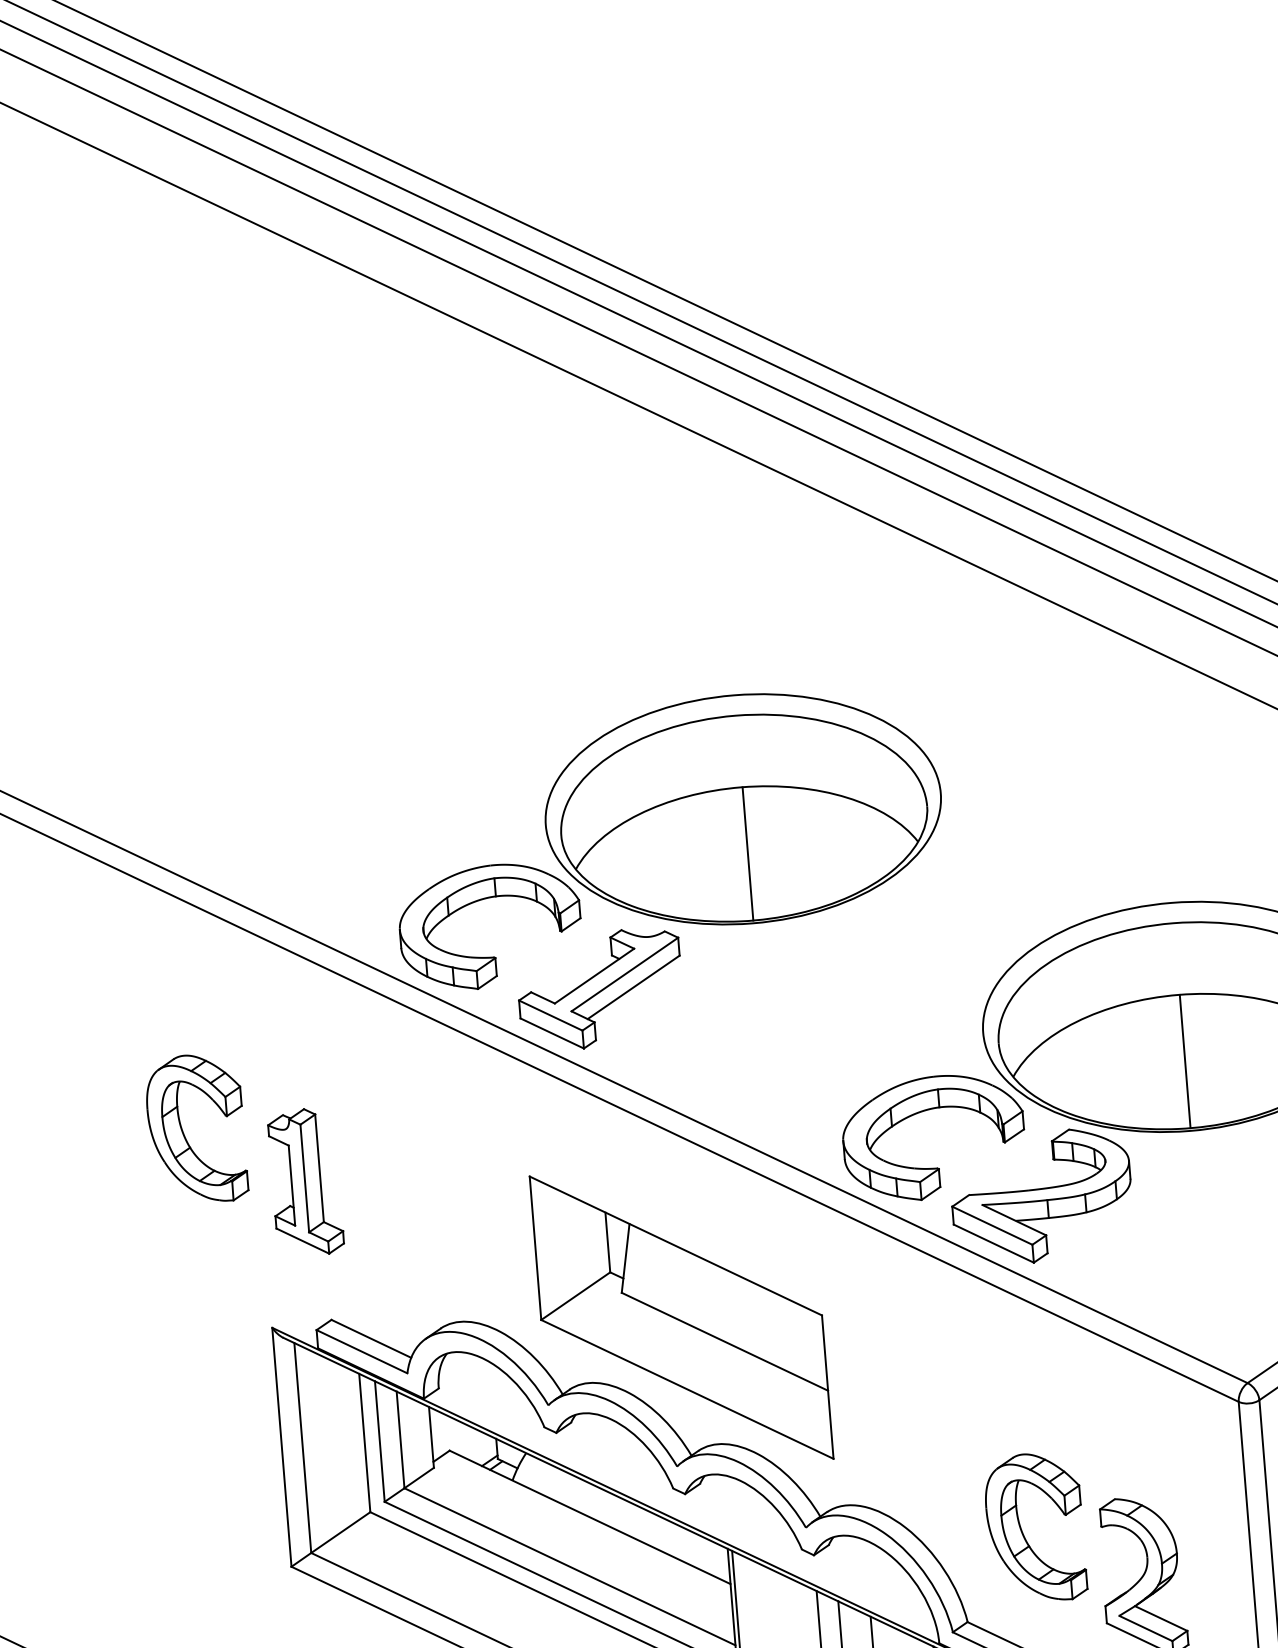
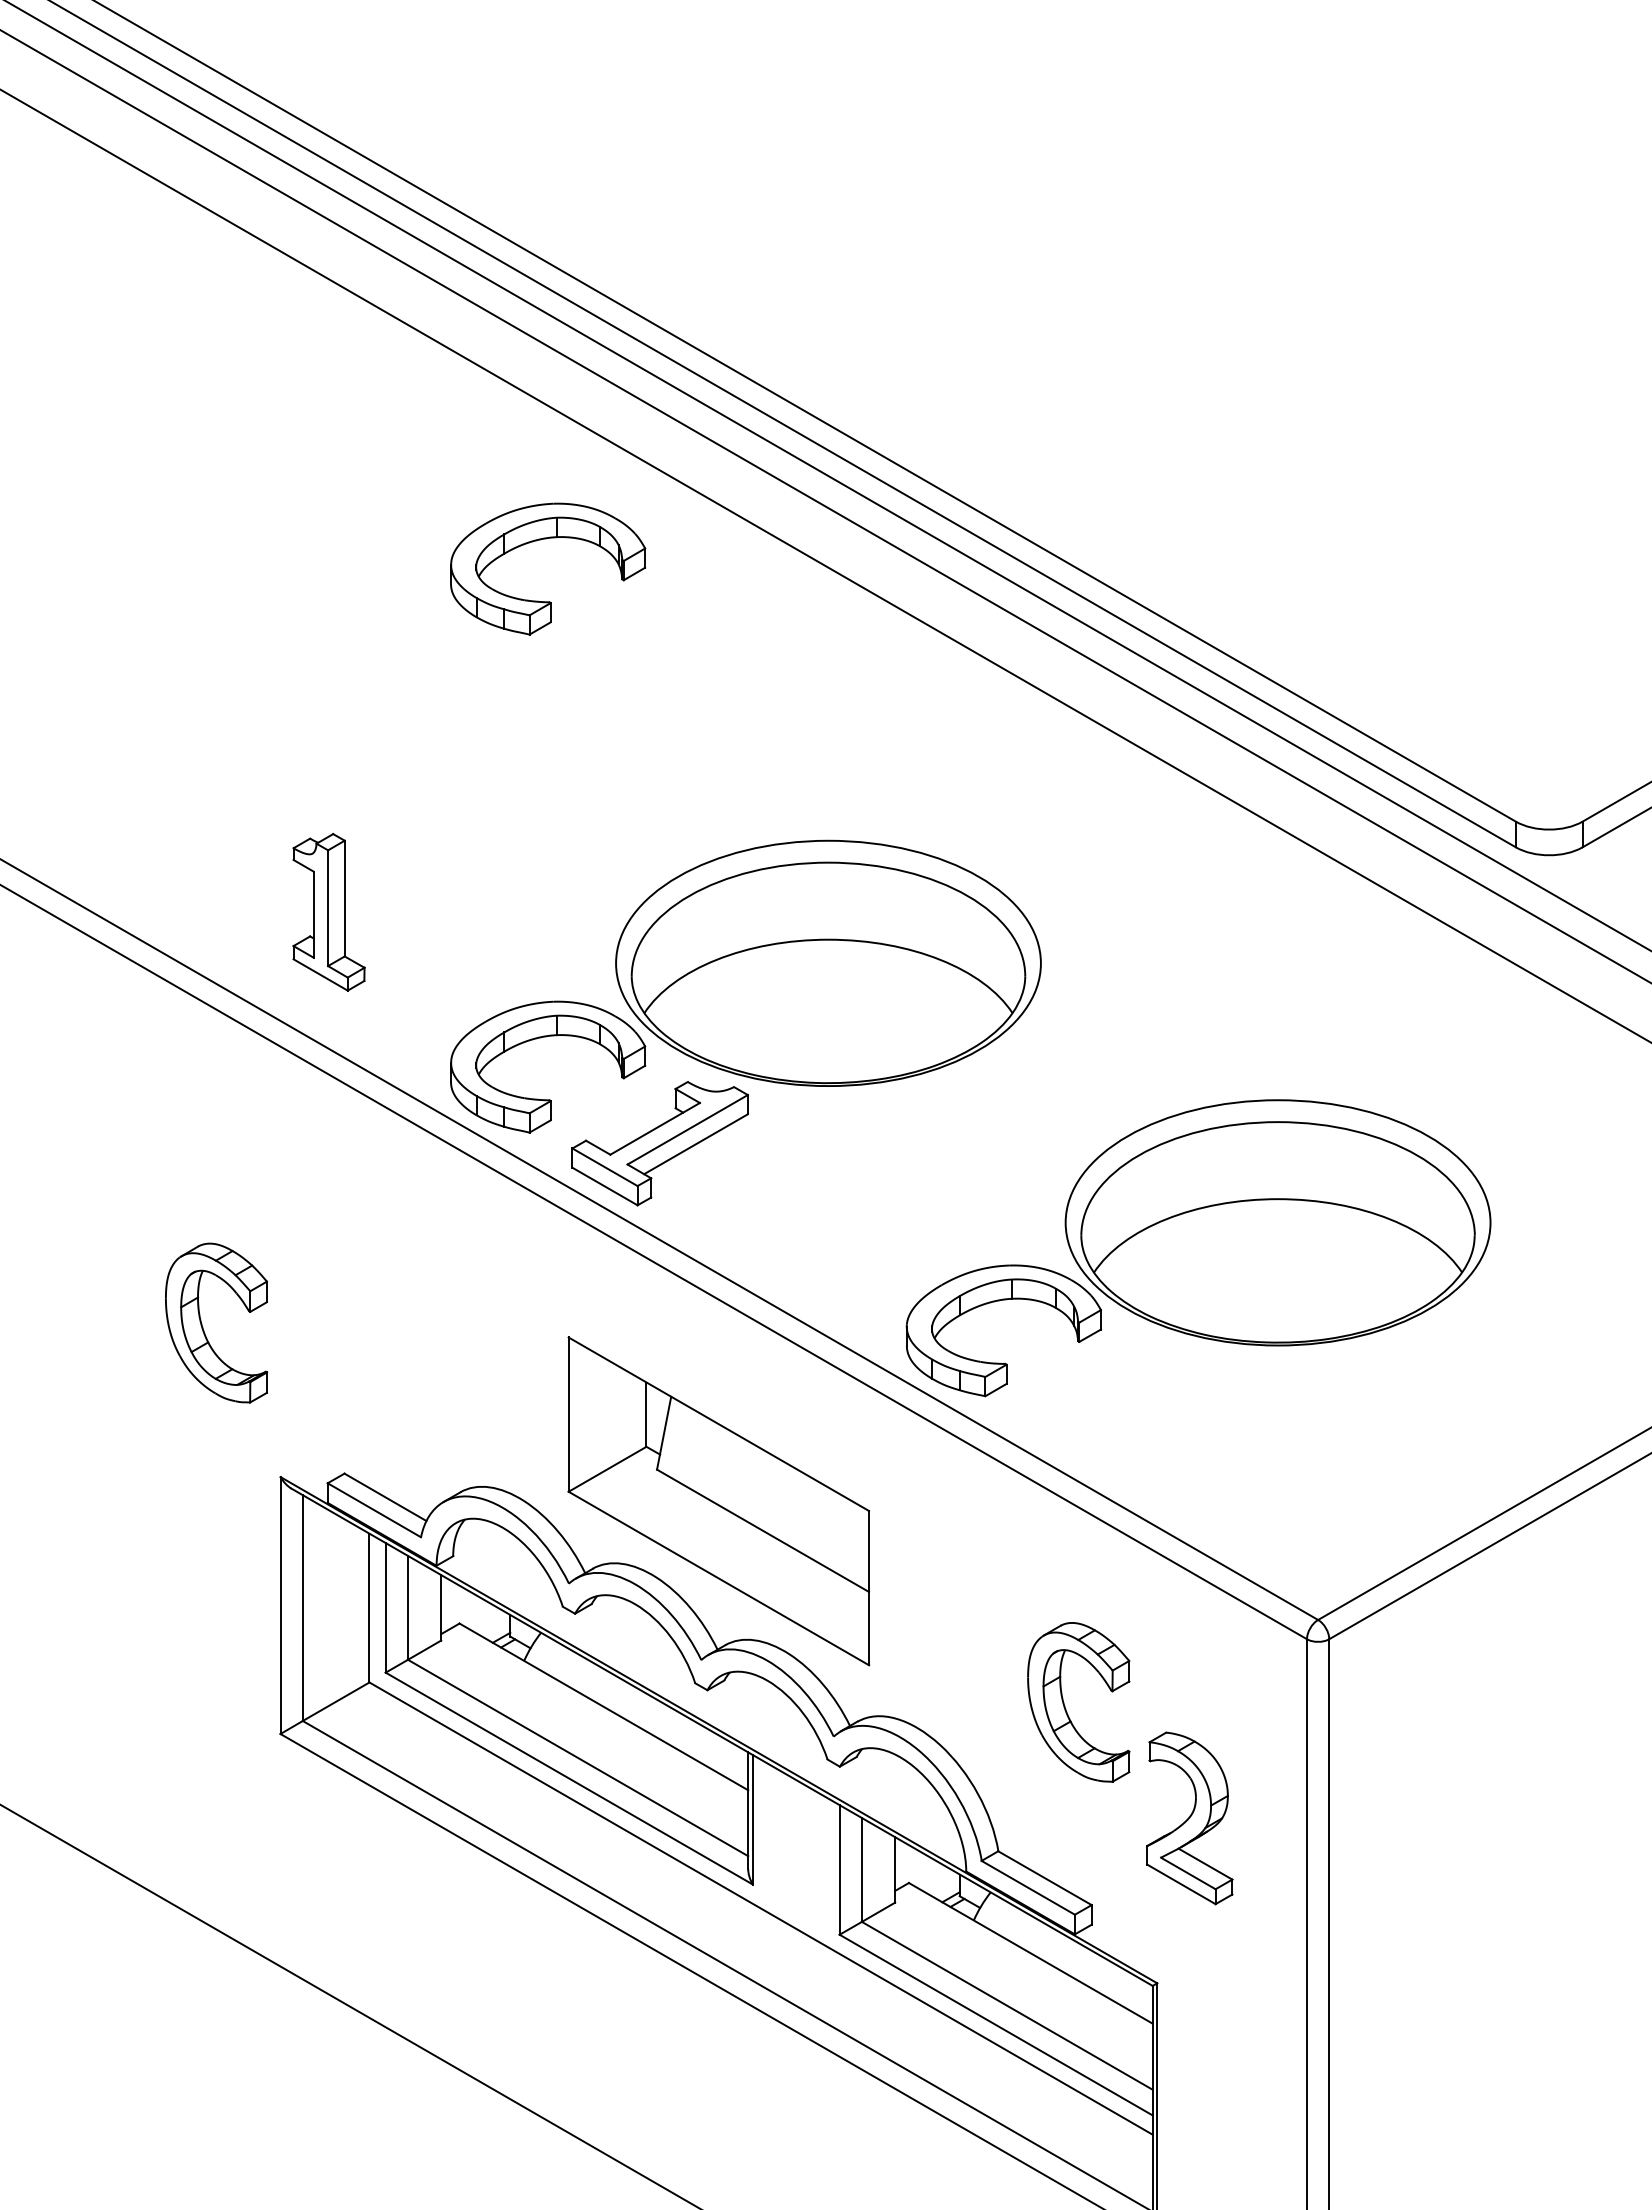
part: (444, 437) -> (541, 540), added
line: (747, 853) -> (829, 1011), removed
line: (1185, 1061) -> (1279, 1270), removed
part: (184, 1134) -> (203, 1327), moved
part: (305, 1182) -> (328, 912), moved
part: (1041, 1196) -> (1113, 1402), removed
part: (1023, 1532) -> (1065, 1706), moved

